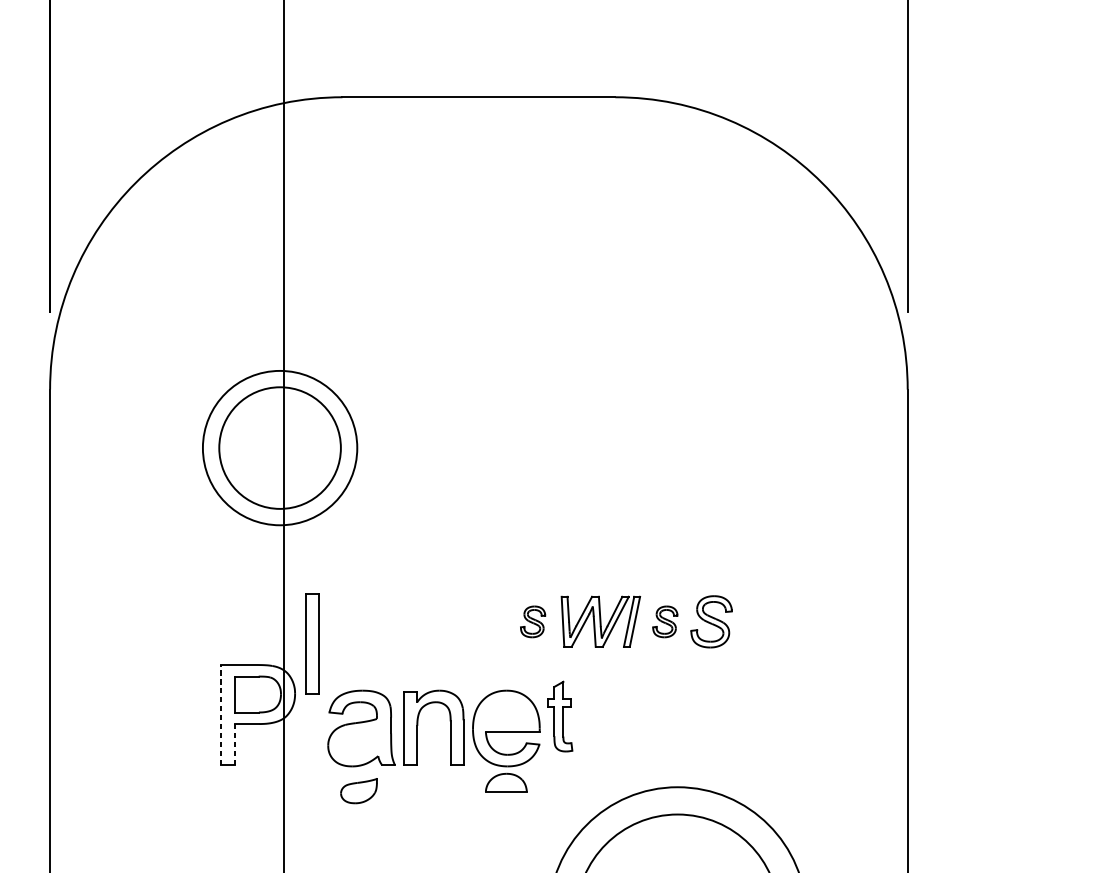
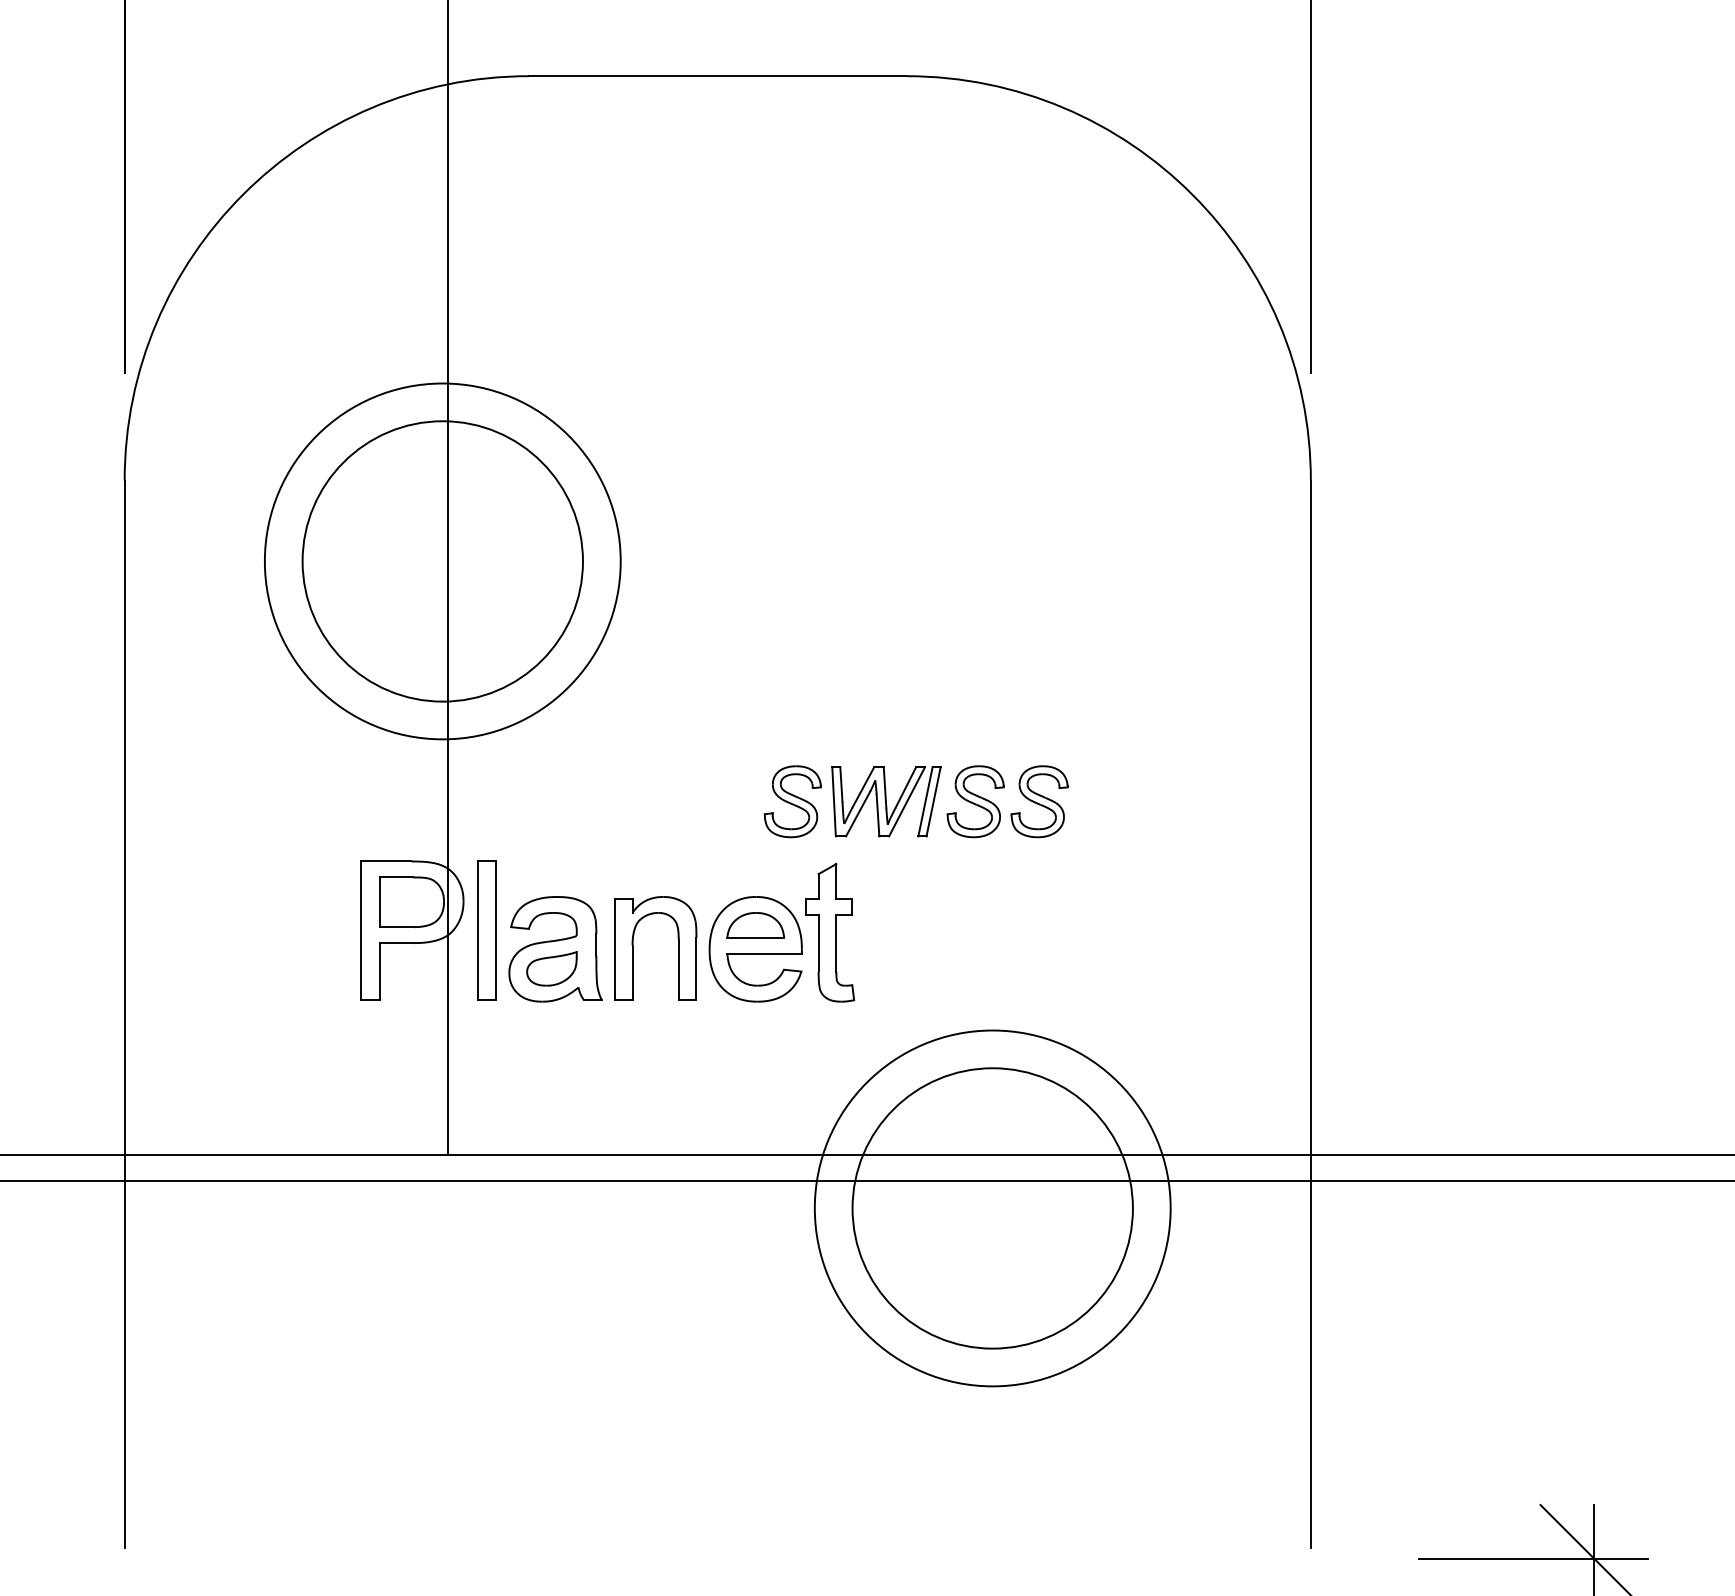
circle: (279, 448) -> (442, 561), size x1.67
circle: (279, 448) -> (442, 561), size x1.67
part: (532, 621) -> (792, 801), size x1.67
part: (665, 621) -> (975, 801), size x1.67
part: (311, 644) -> (486, 930), moved
line: (220, 714) -> (360, 930), dashed -> solid
part: (560, 716) -> (830, 932), size x1.43
line: (235, 745) -> (380, 972), dashed -> solid
part: (506, 782) -> (755, 925), moved
part: (358, 790) -> (551, 968), moved

